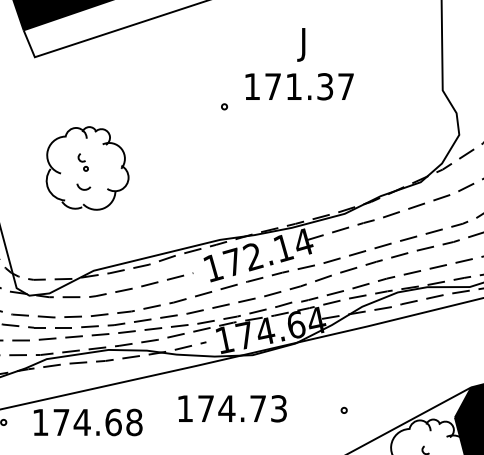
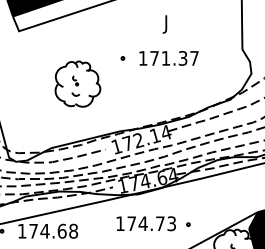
text: (298, 86) -> (168, 58), moved
part: (86, 167) -> (77, 83), moved
text: (231, 408) -> (145, 223), moved

